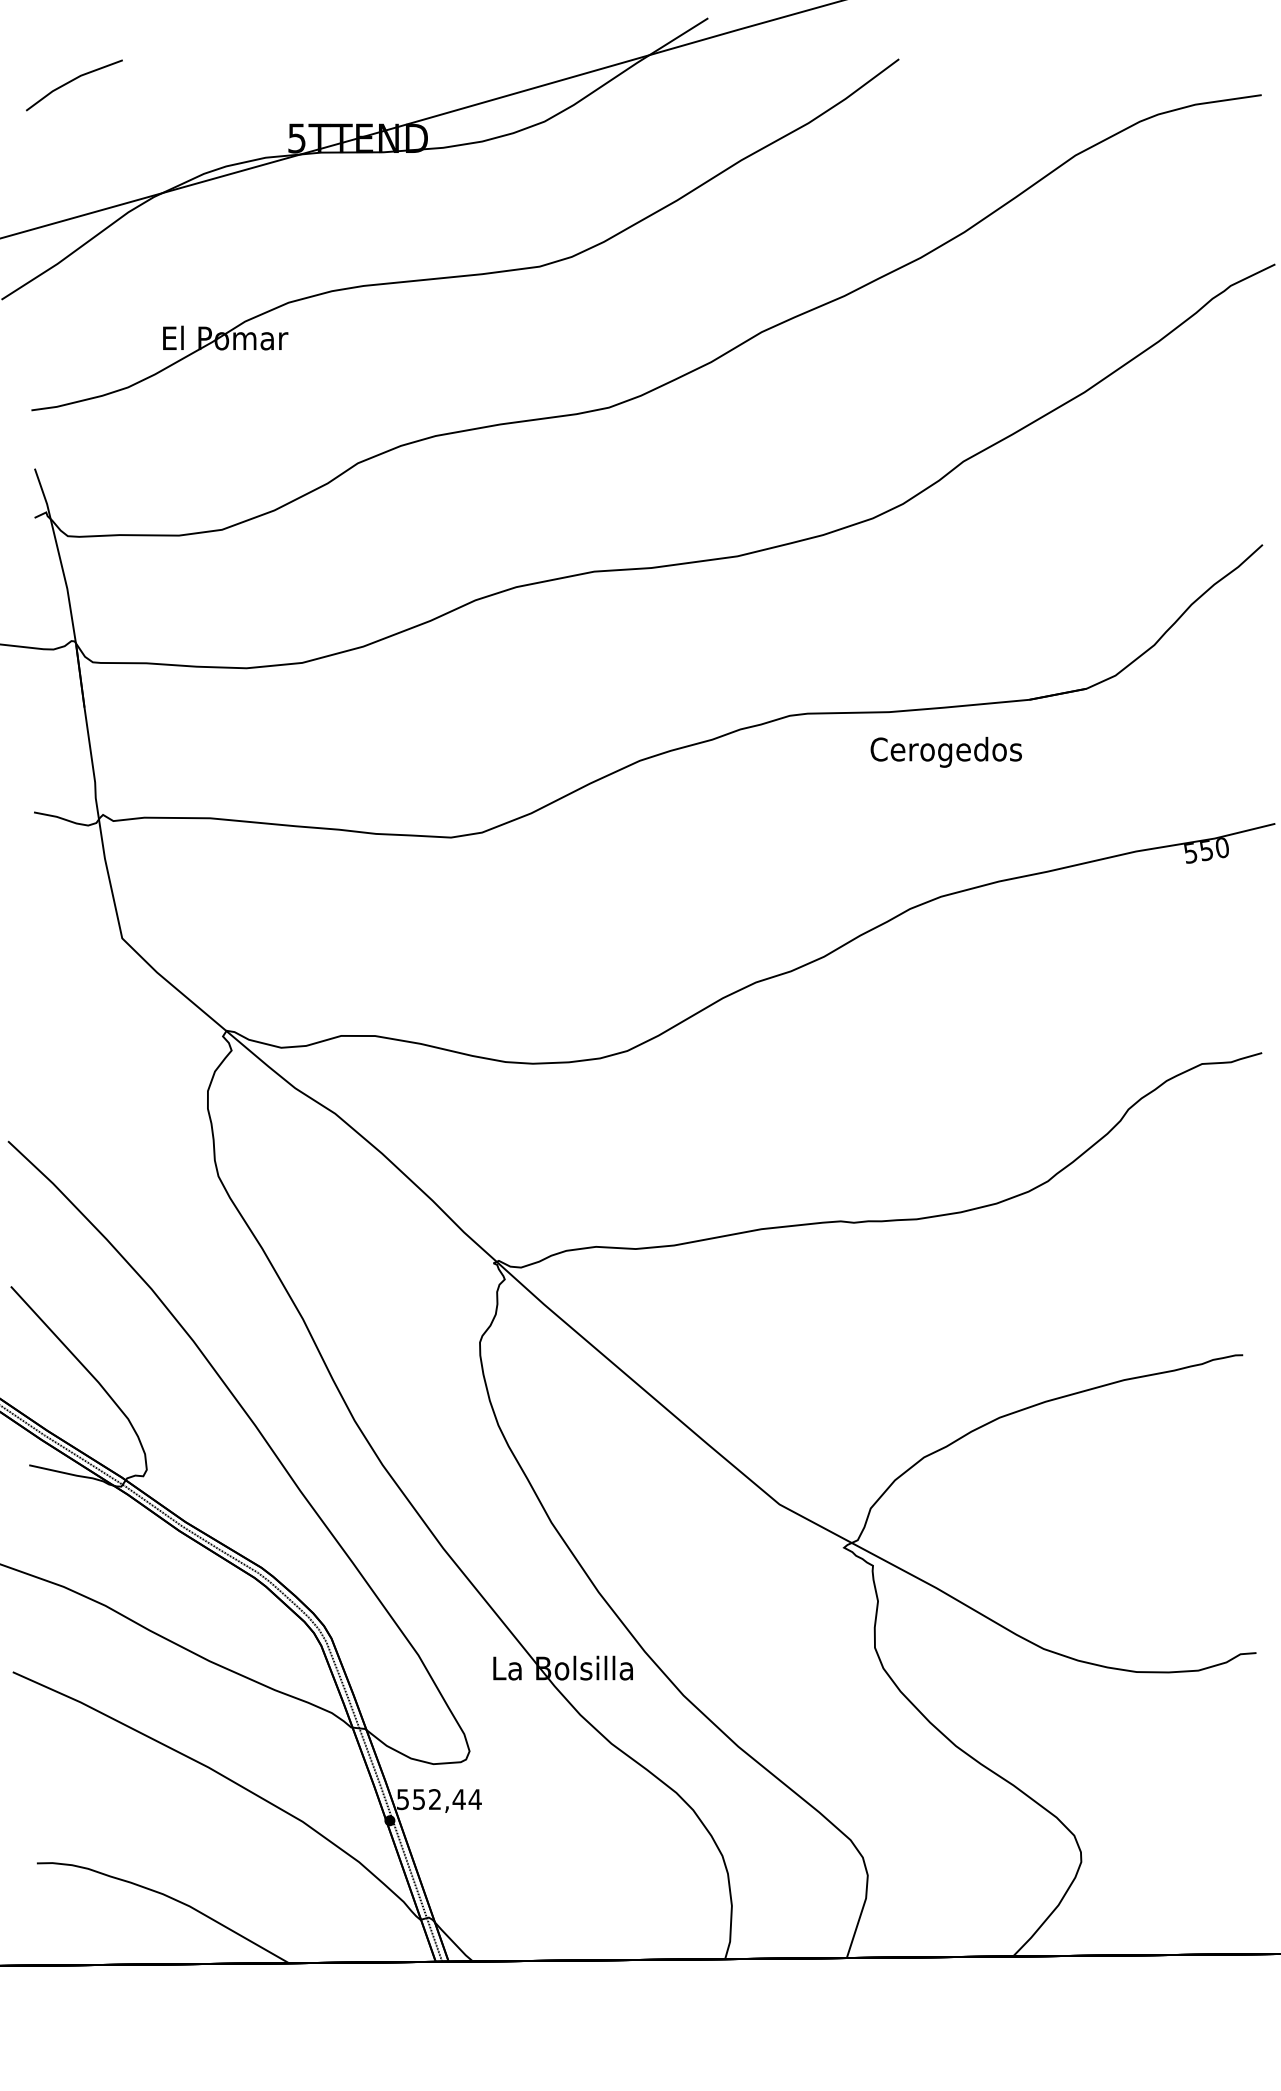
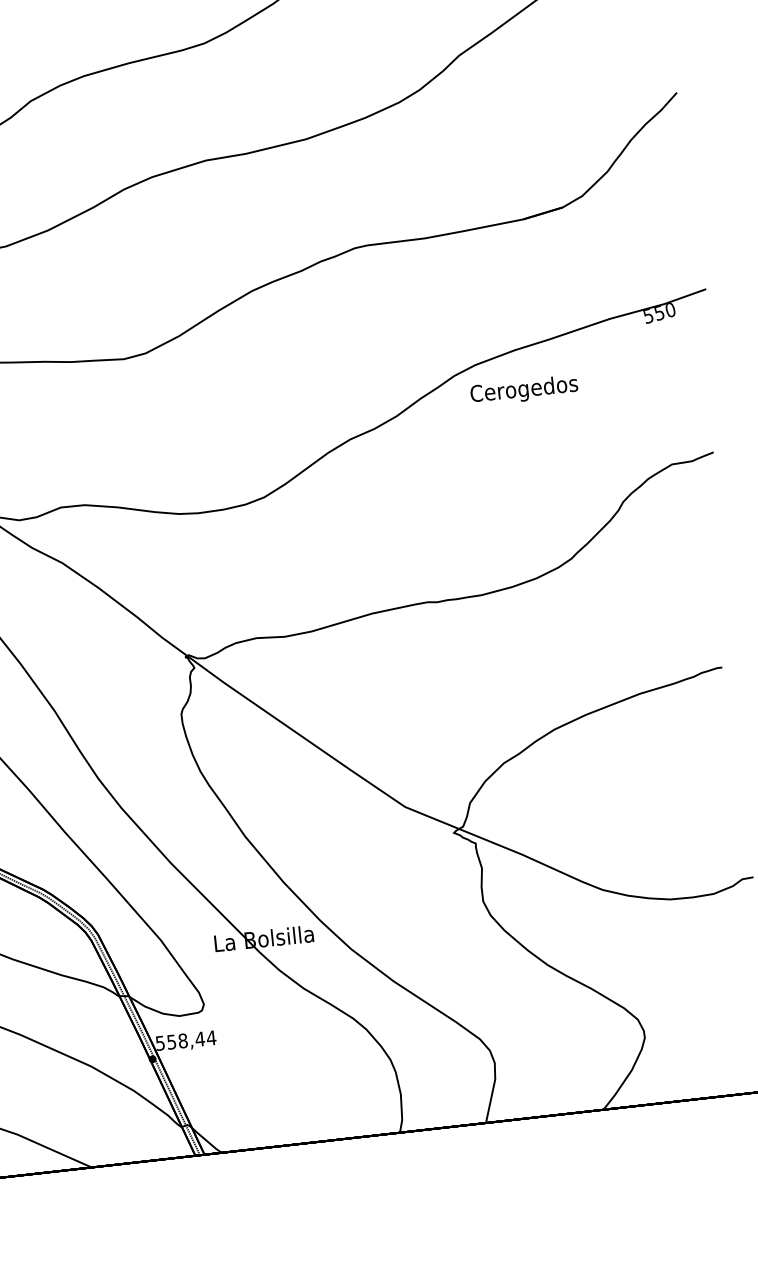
text: (945, 751) -> (523, 390), moved
text: (435, 1799) -> (183, 1040), 552,44 -> 558,44

